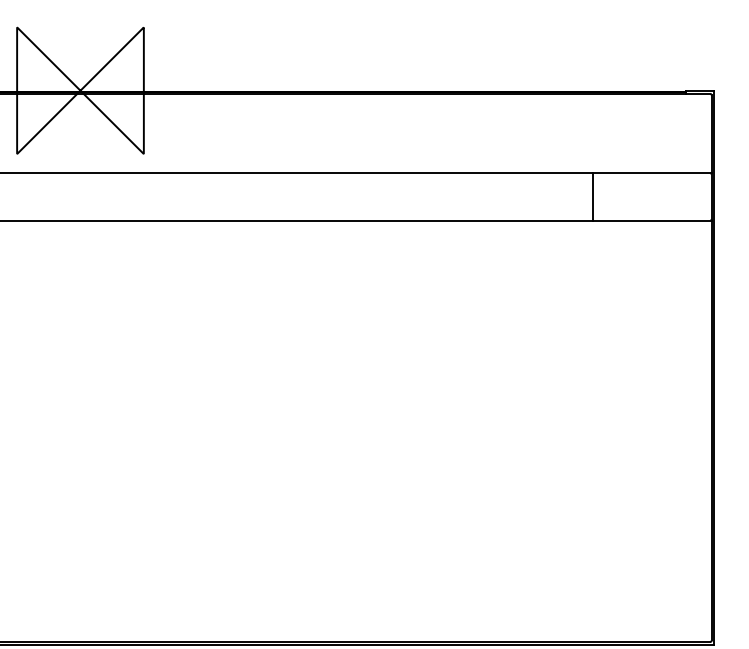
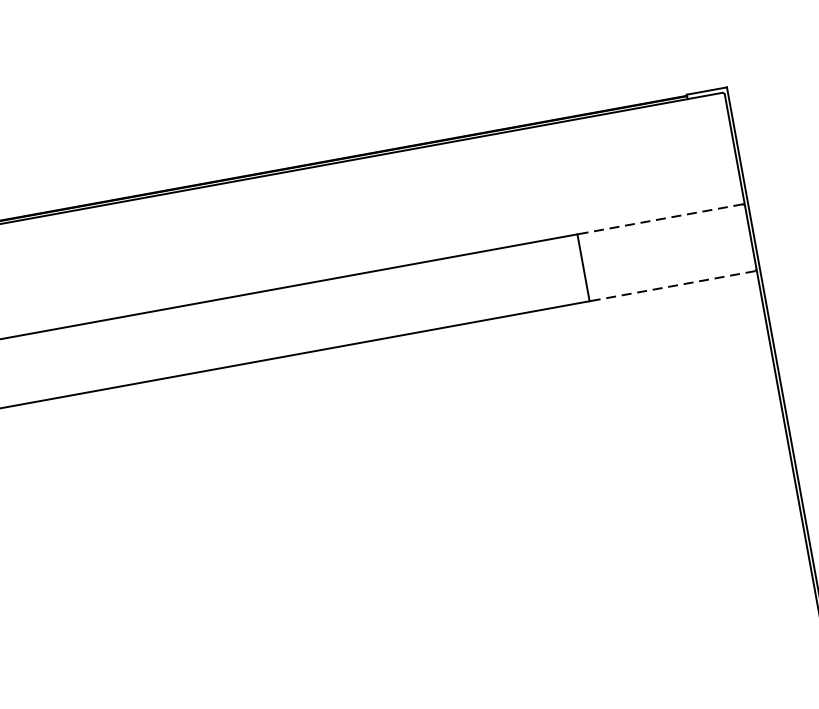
line: (653, 173) -> (662, 219), solid -> dashed
line: (653, 220) -> (674, 285), solid -> dashed

